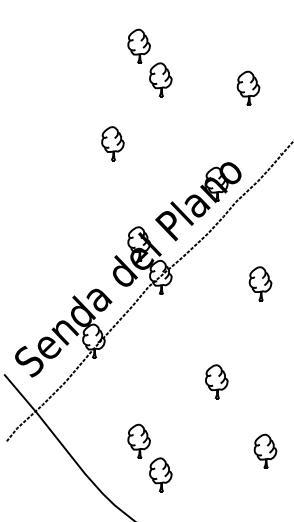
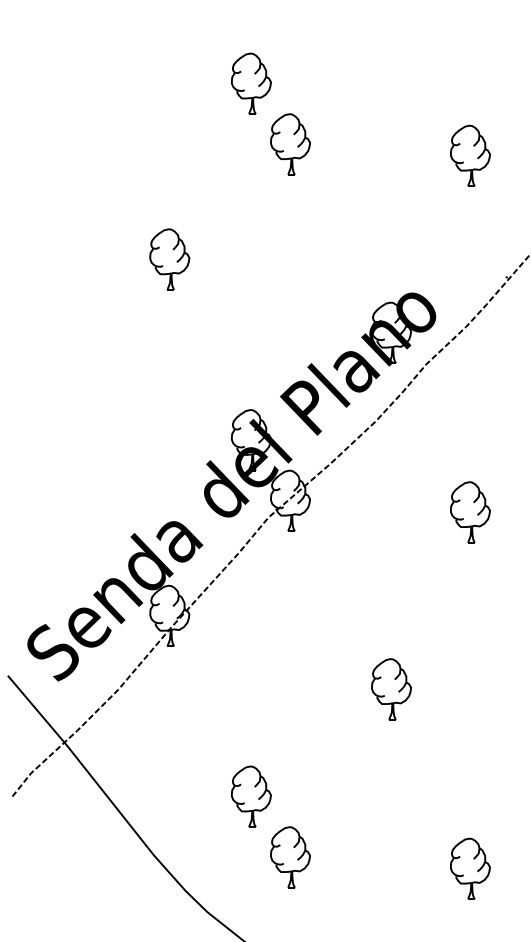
part: (248, 87) -> (470, 154), moved
part: (112, 143) -> (168, 258), moved
part: (265, 450) -> (470, 867), moved

